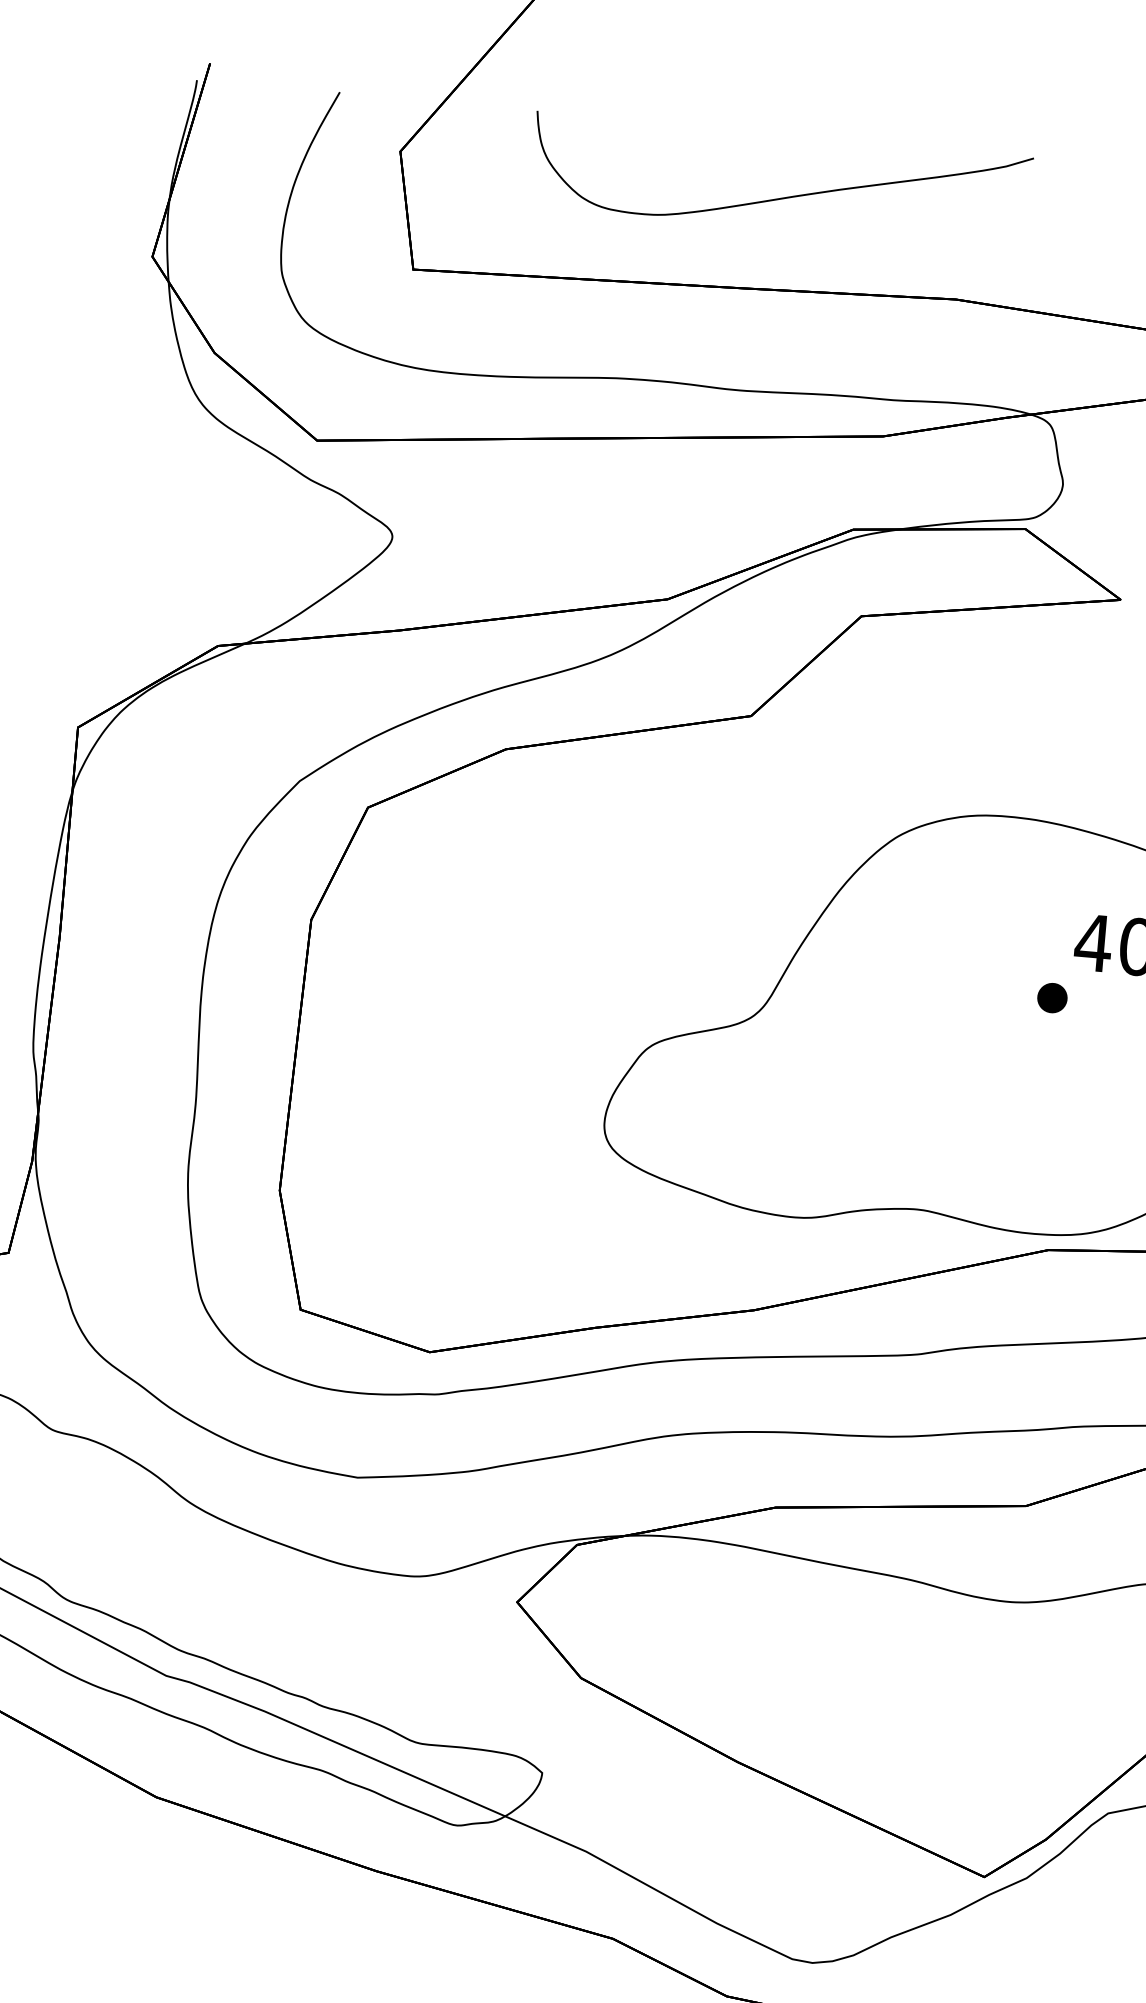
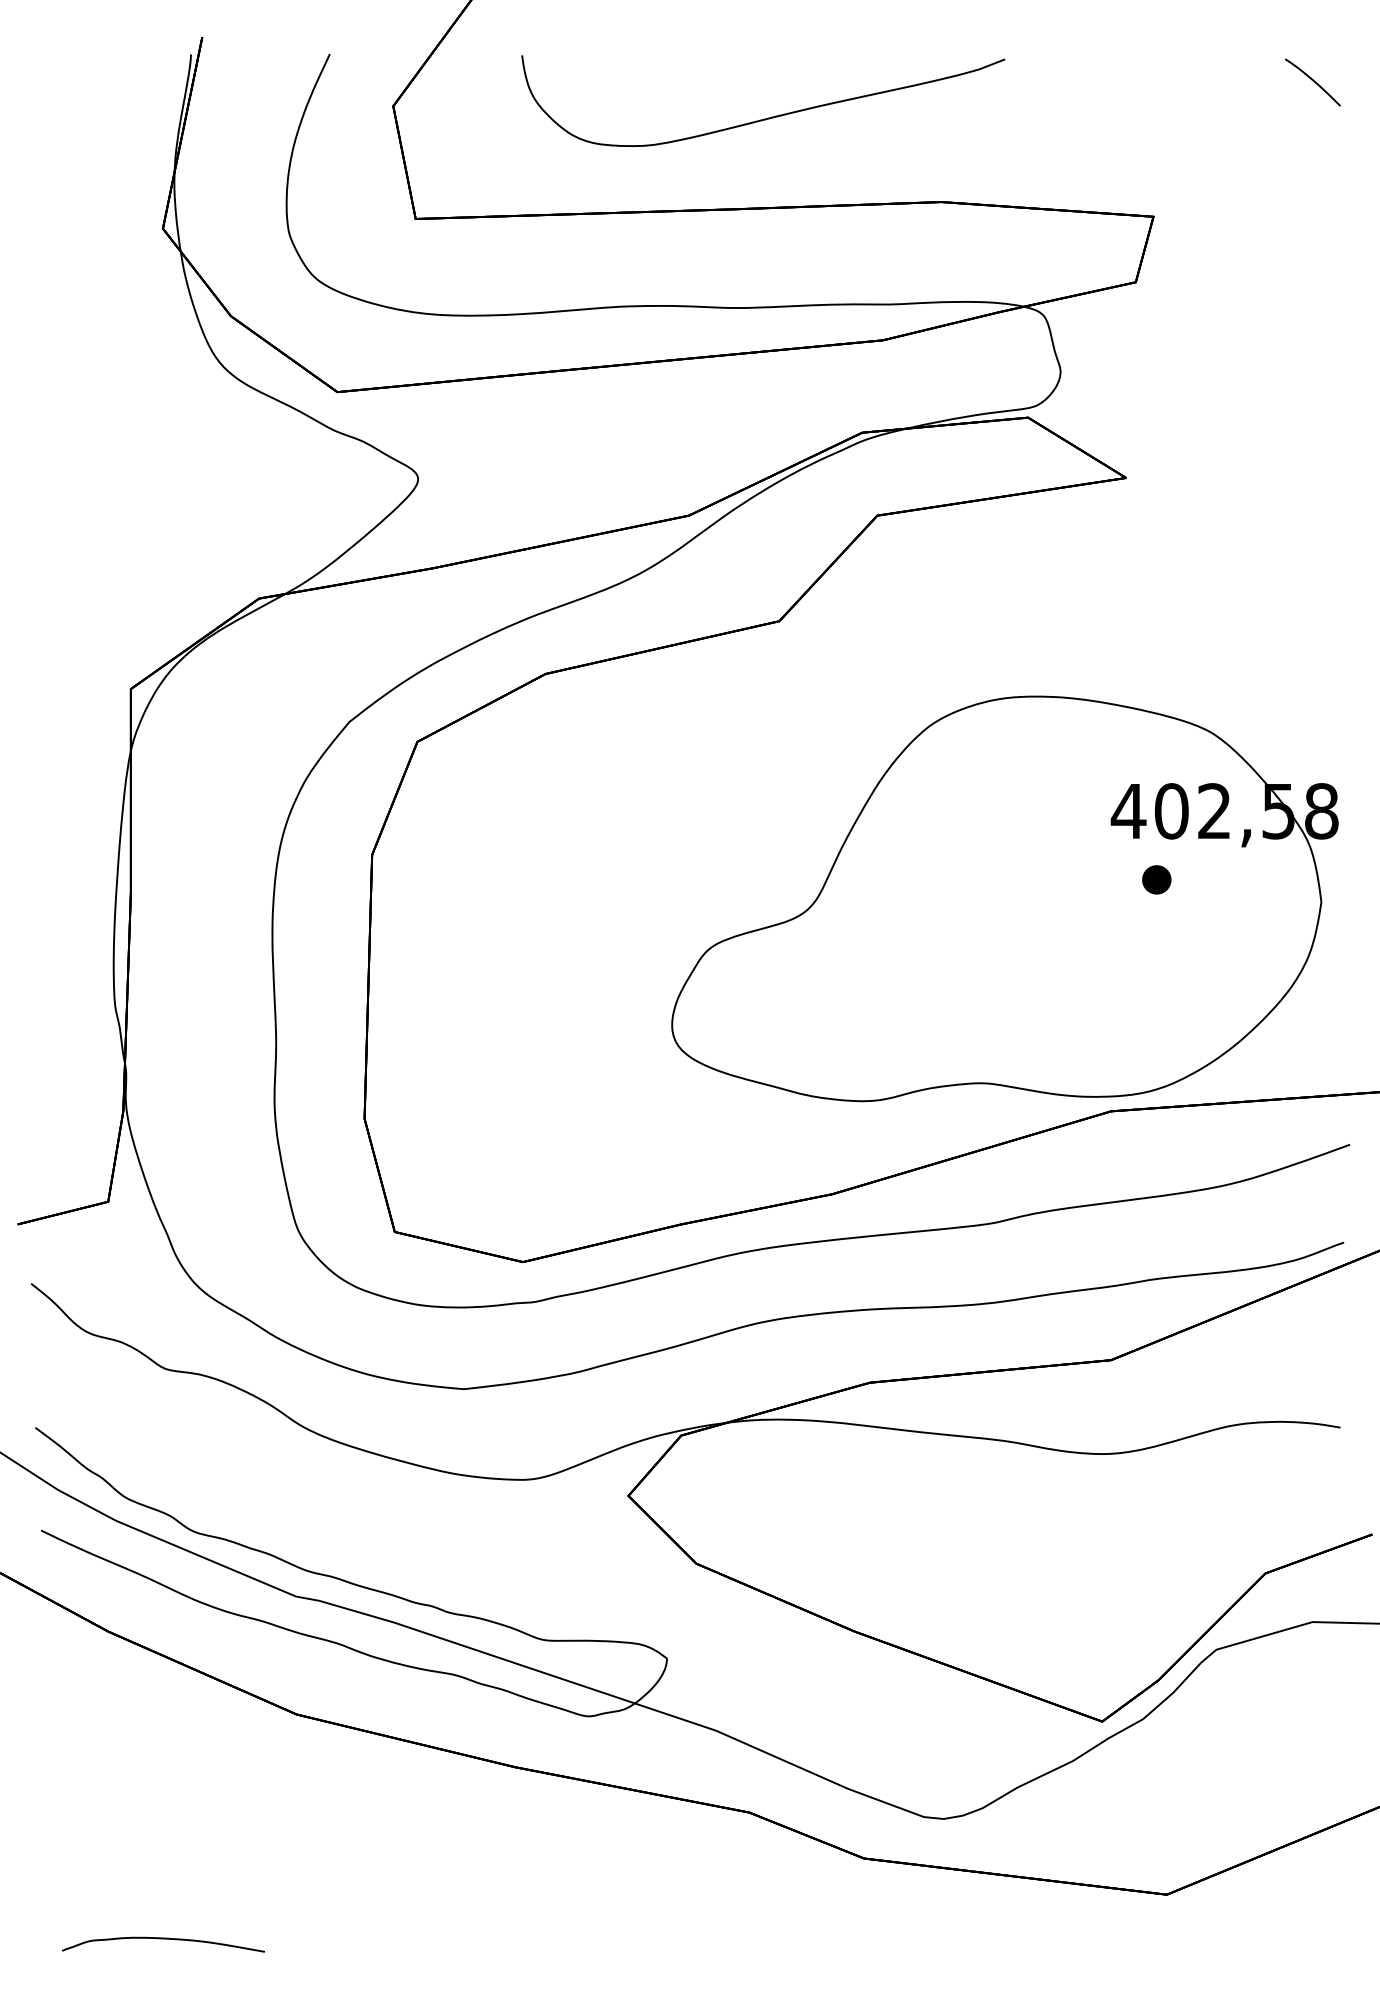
part: (1052, 997) -> (1156, 879), moved

